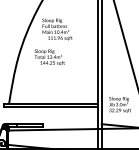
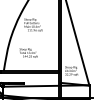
text: (49, 56) -> (28, 52), moved

